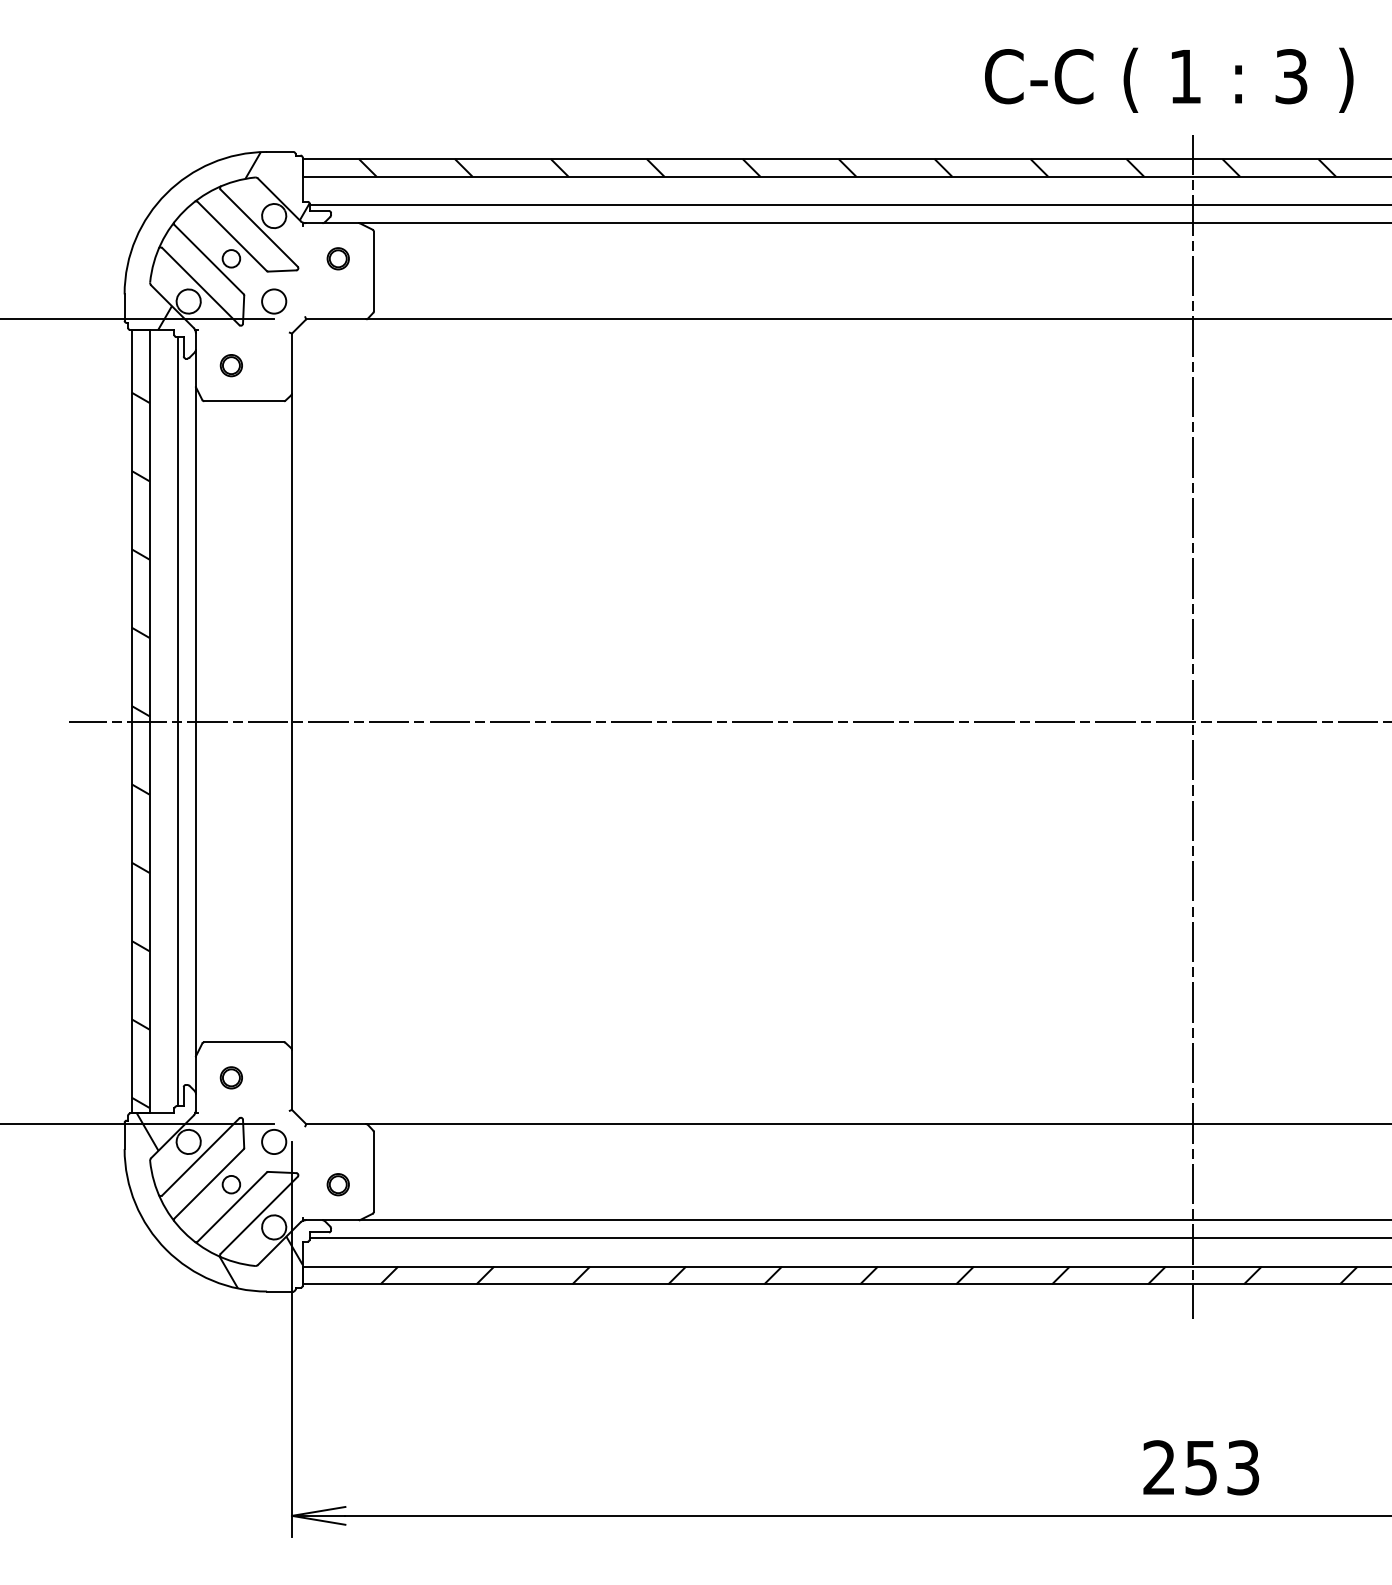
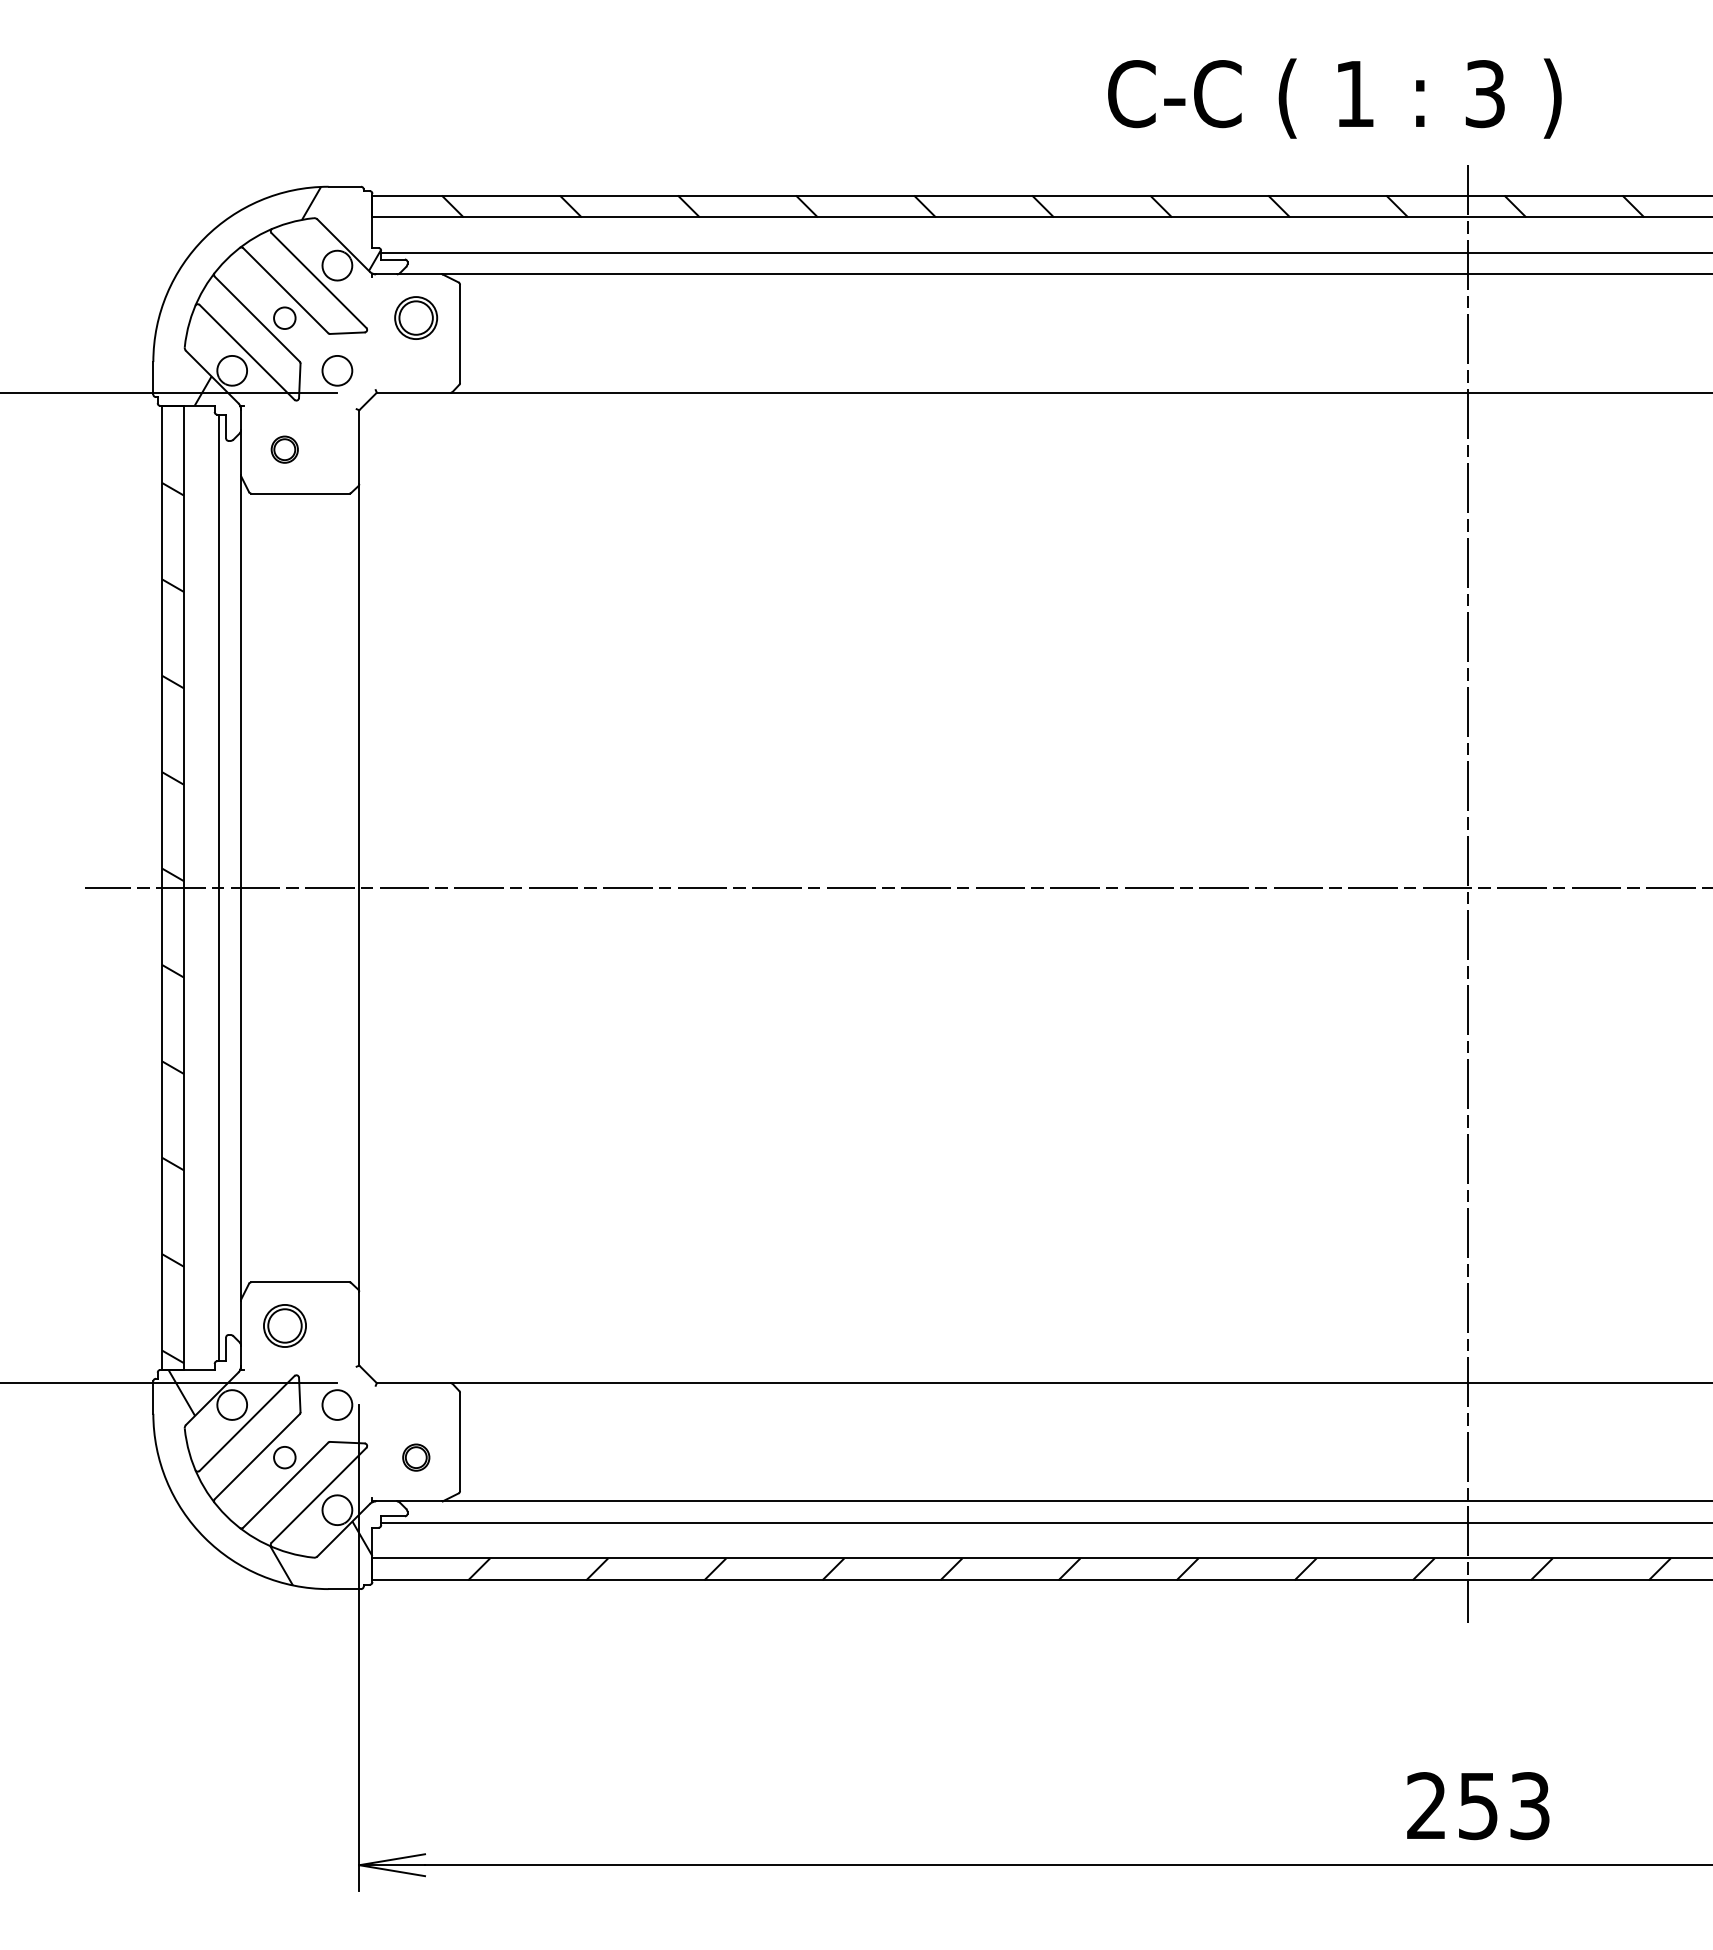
text: (1168, 80) -> (1334, 98), moved
part: (338, 259) -> (416, 318), size x1.6
part: (231, 1078) -> (284, 1326), size x1.6

